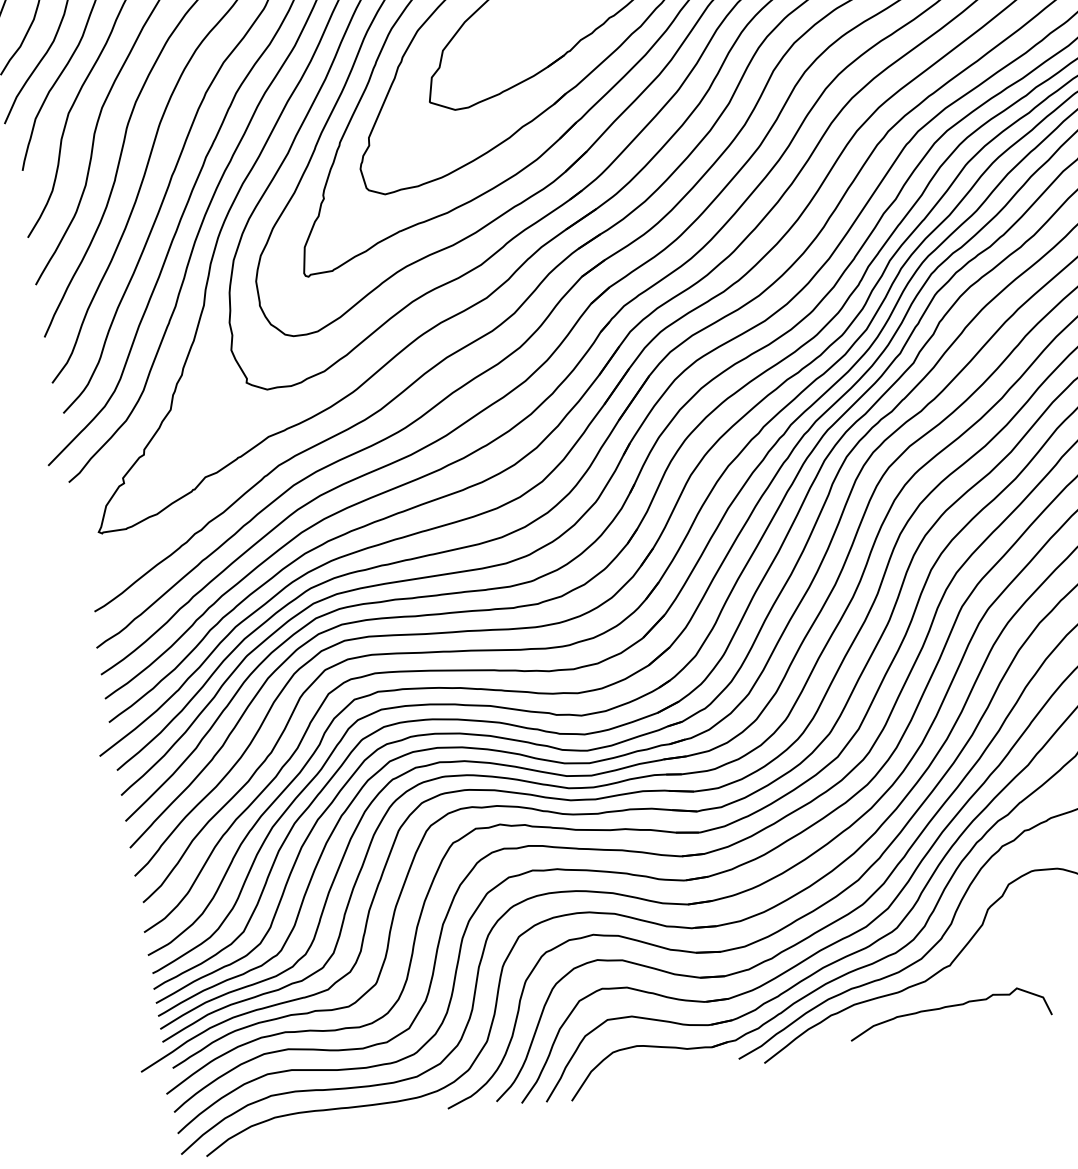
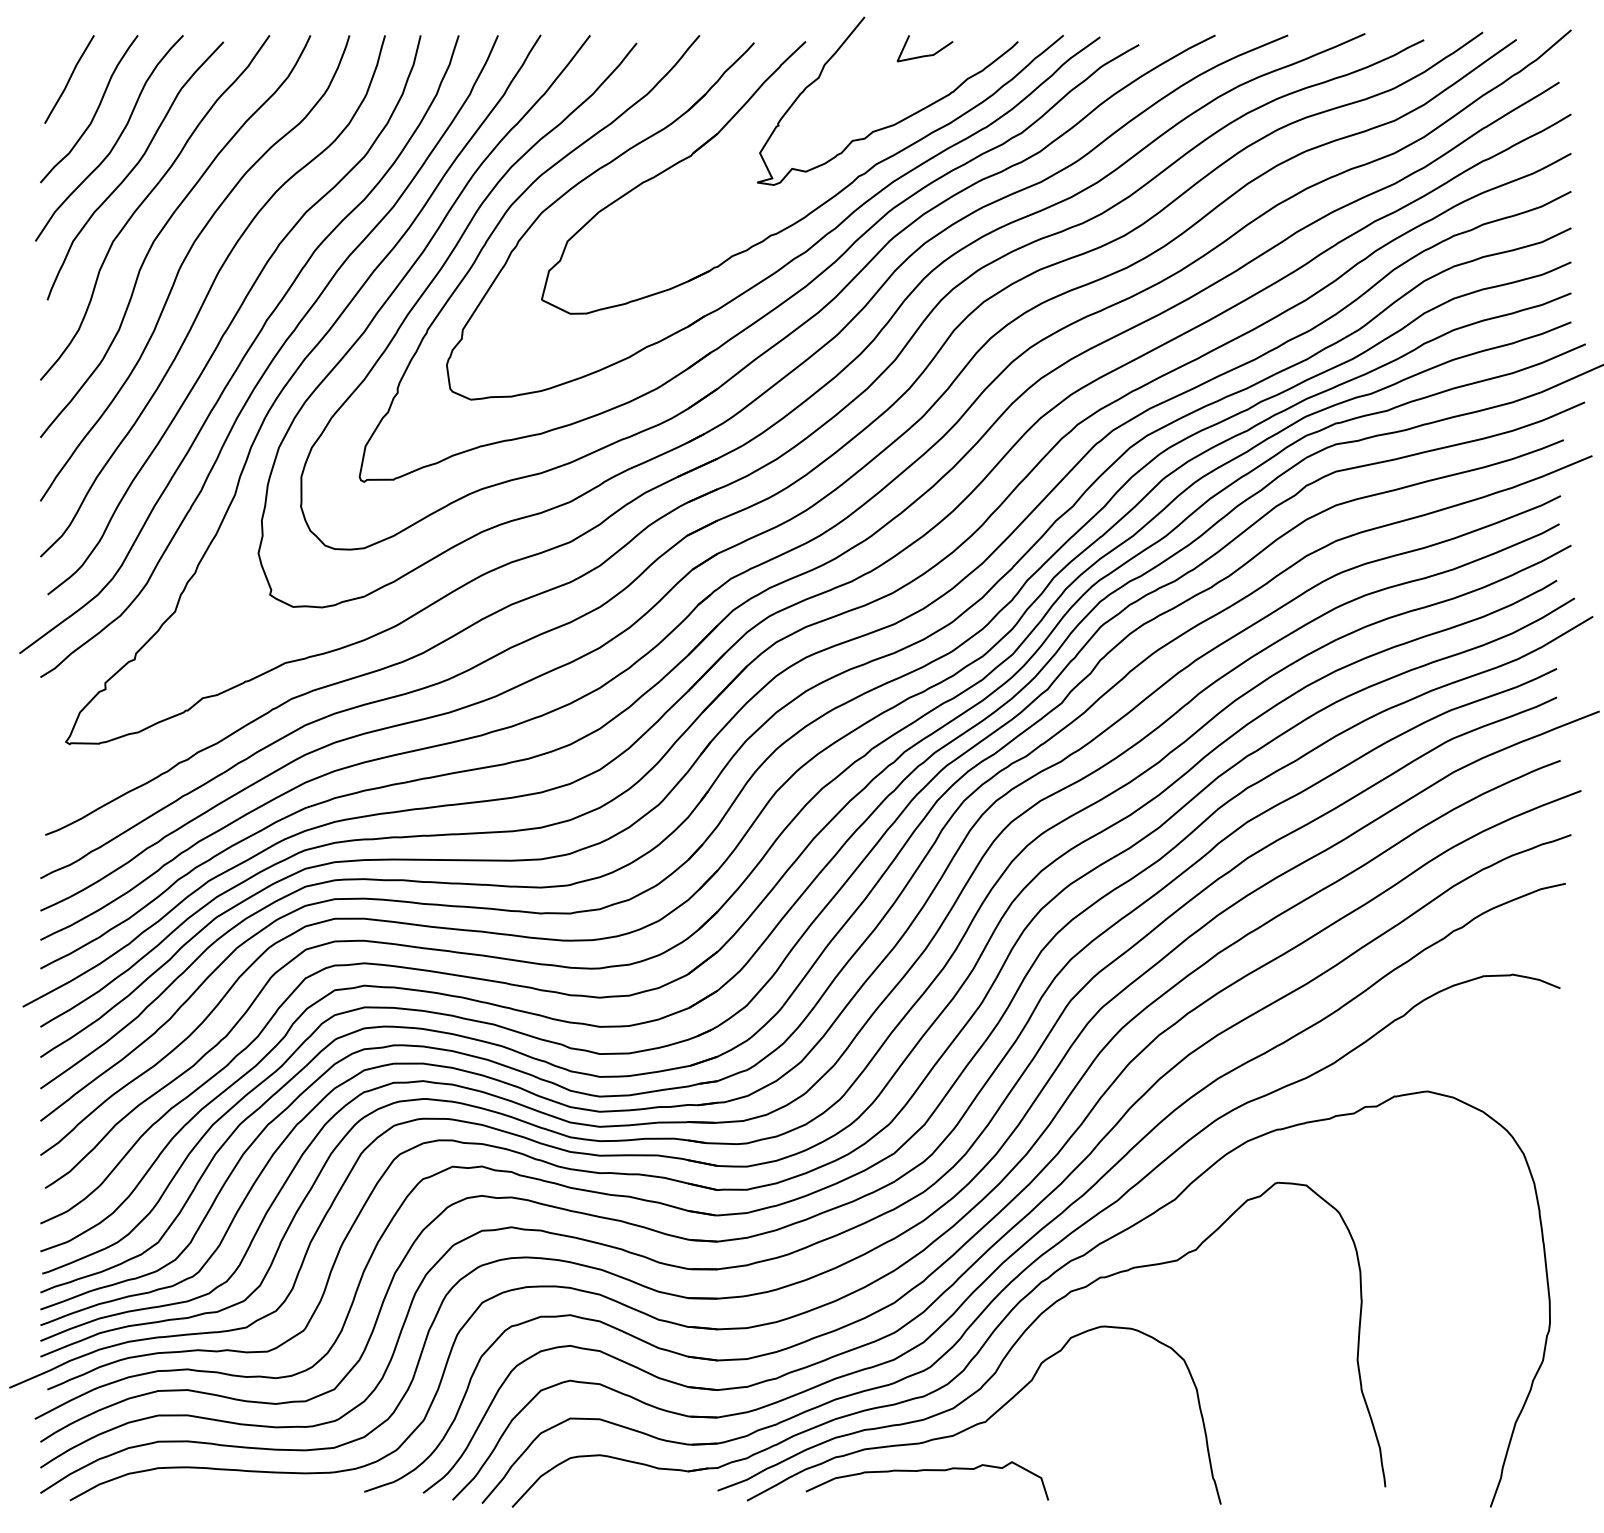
curve: (944, 1008) -> (922, 1471), moved

